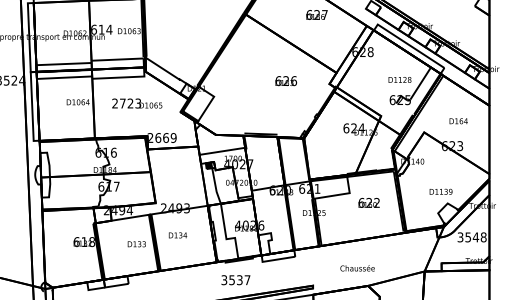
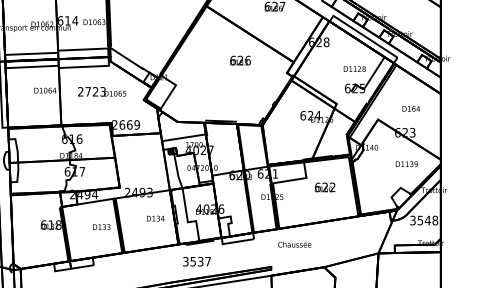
text: (285, 81) -> (239, 61), moved
text: (440, 191) -> (406, 163), moved
text: (177, 235) -> (155, 218), moved
text: (357, 268) -> (294, 244), moved

